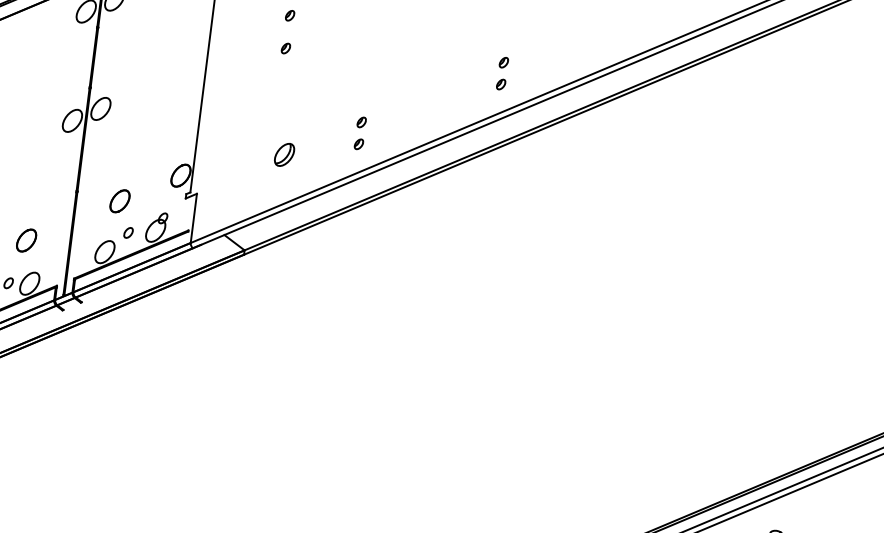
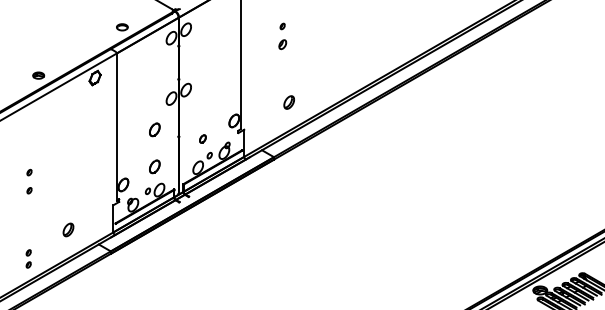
part: (285, 48) -> (282, 44), size x1.6
part: (503, 73) -> (402, 43), removed
part: (359, 133) -> (328, 85), removed
part: (34, 172) -> (154, 129), added
part: (119, 200) -> (202, 138), size x0.6

